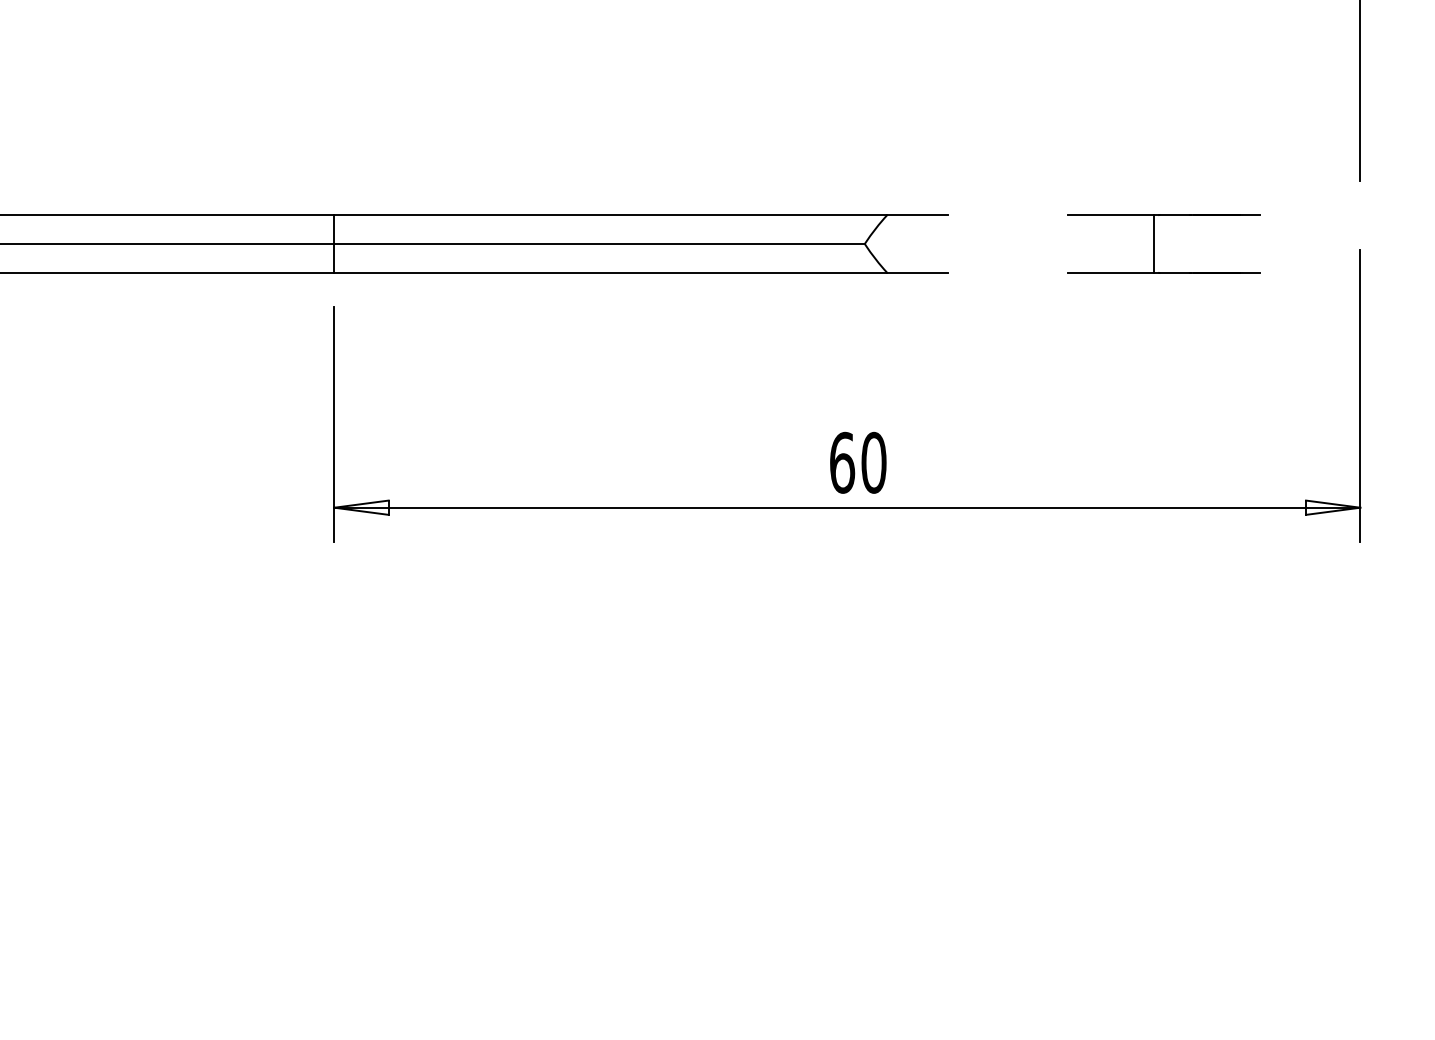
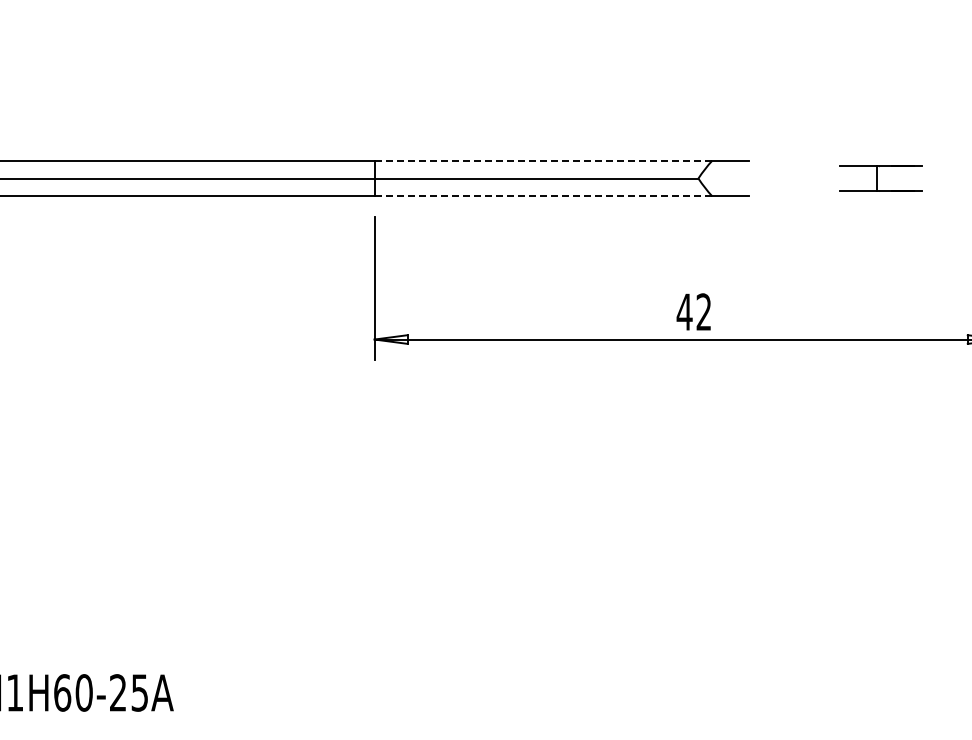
line: (611, 216) -> (543, 161), solid -> dashed
part: (1164, 243) -> (881, 178), size x0.7
line: (611, 273) -> (543, 196), solid -> dashed
text: (856, 461) -> (693, 311), 60 -> 42

